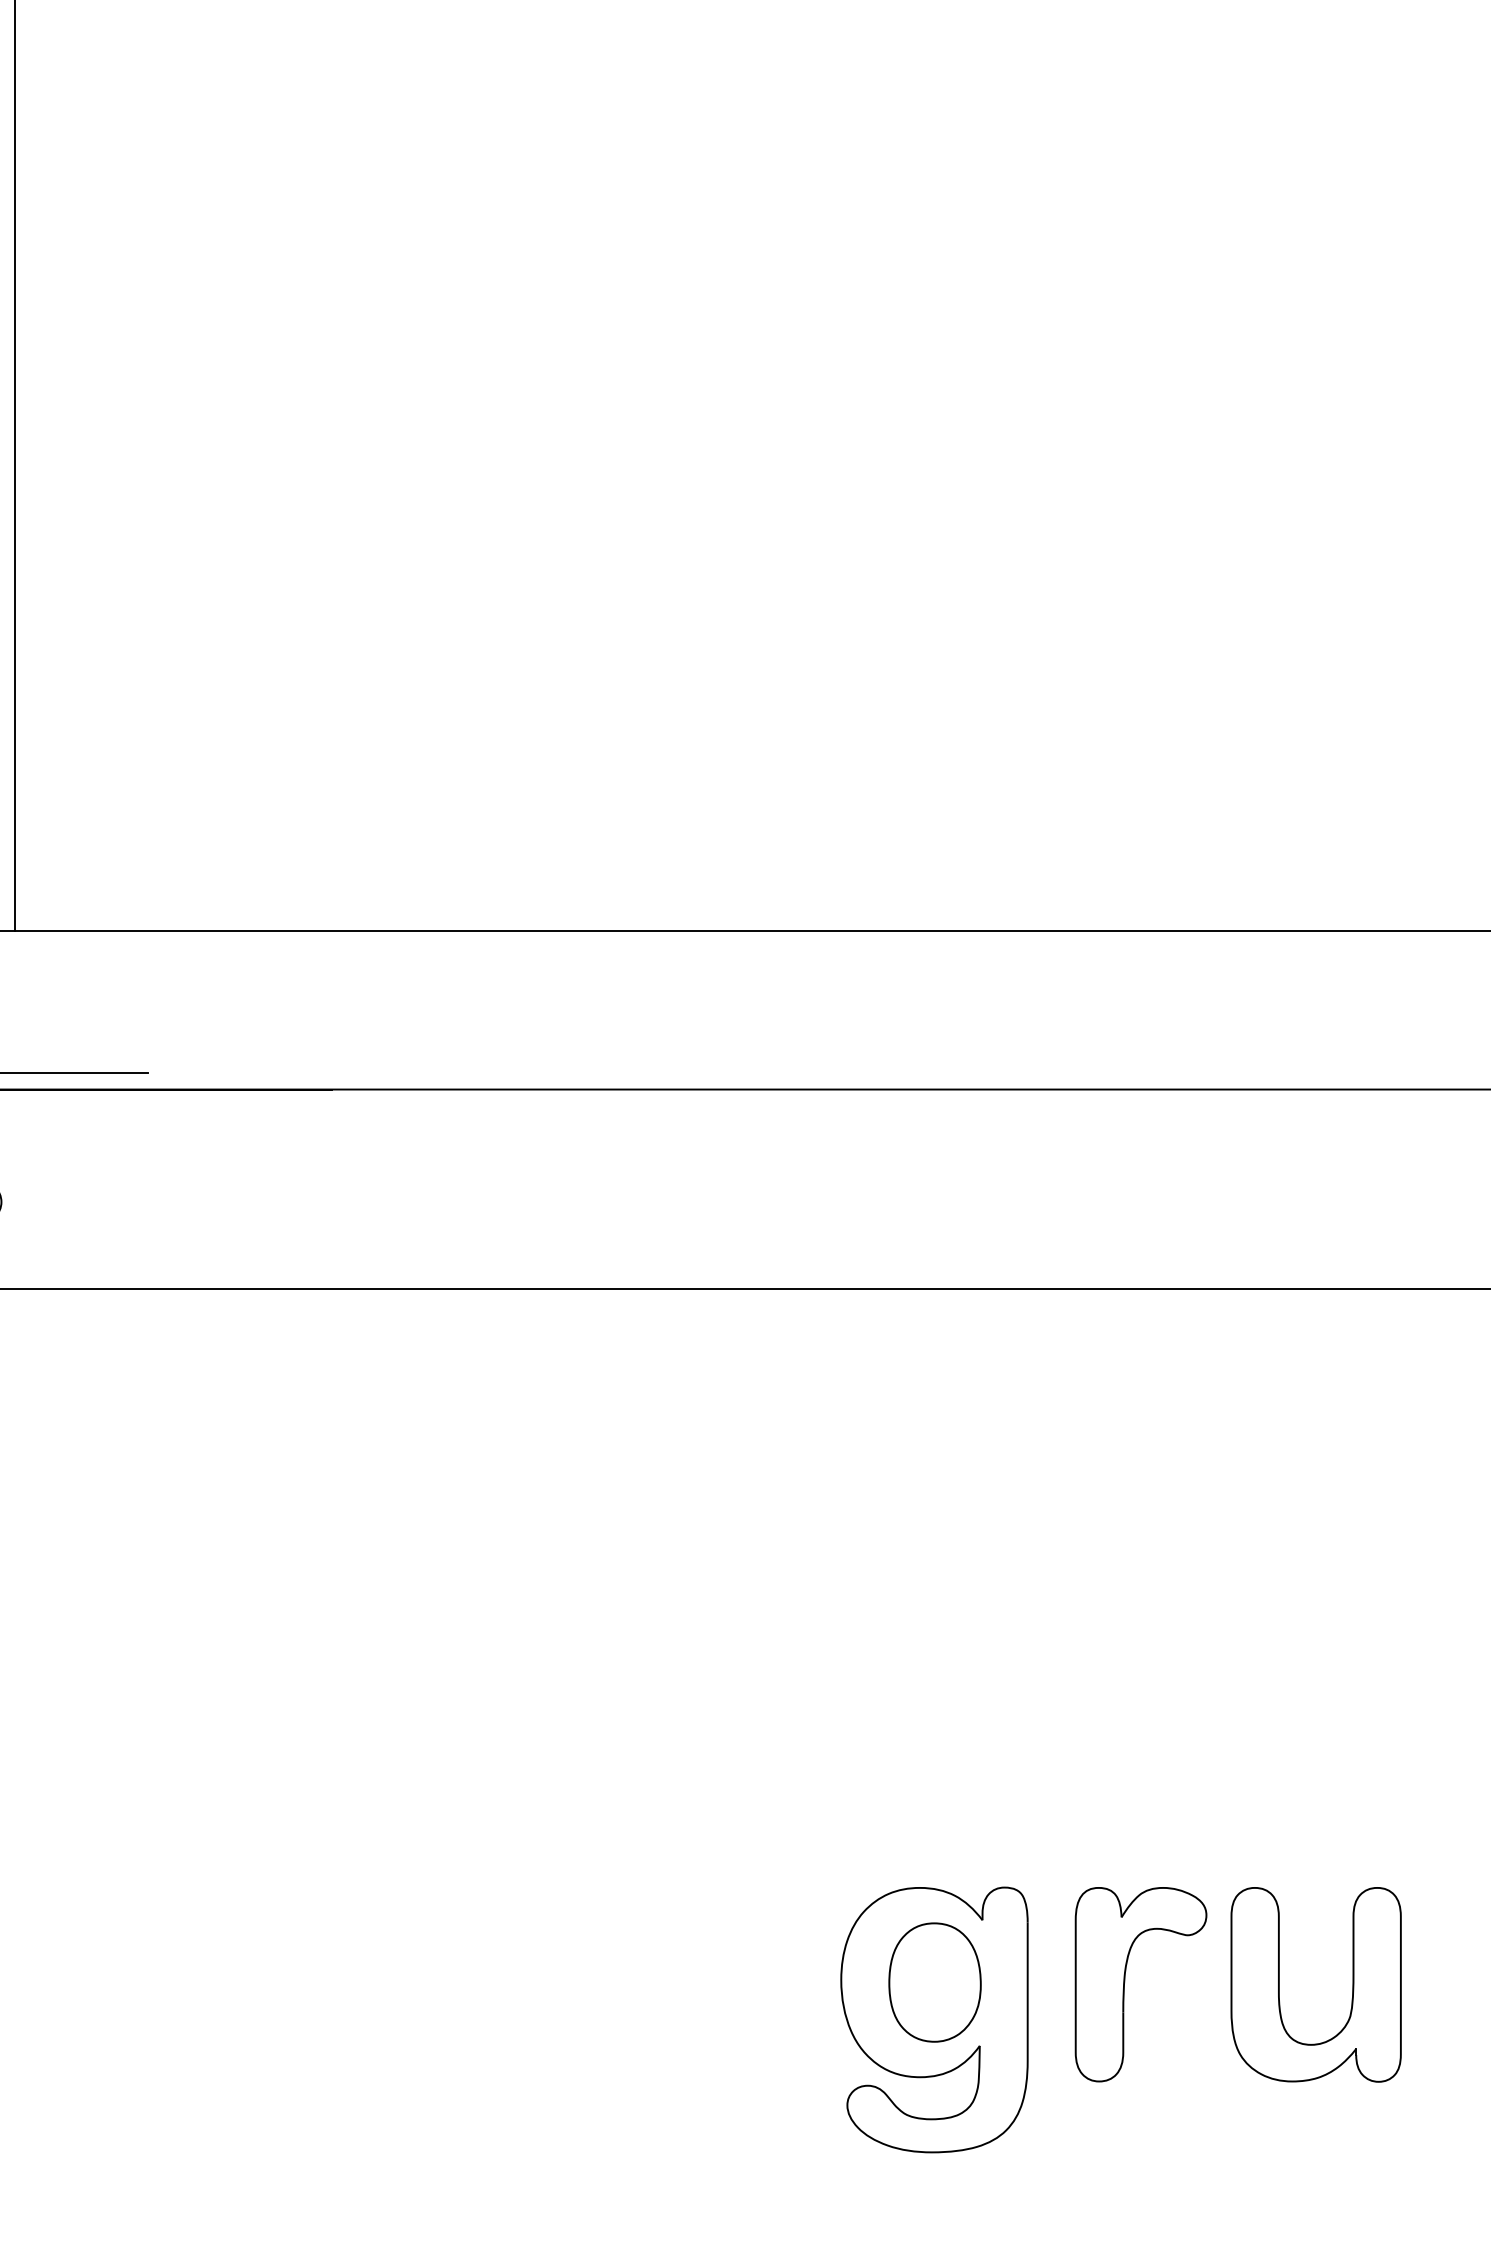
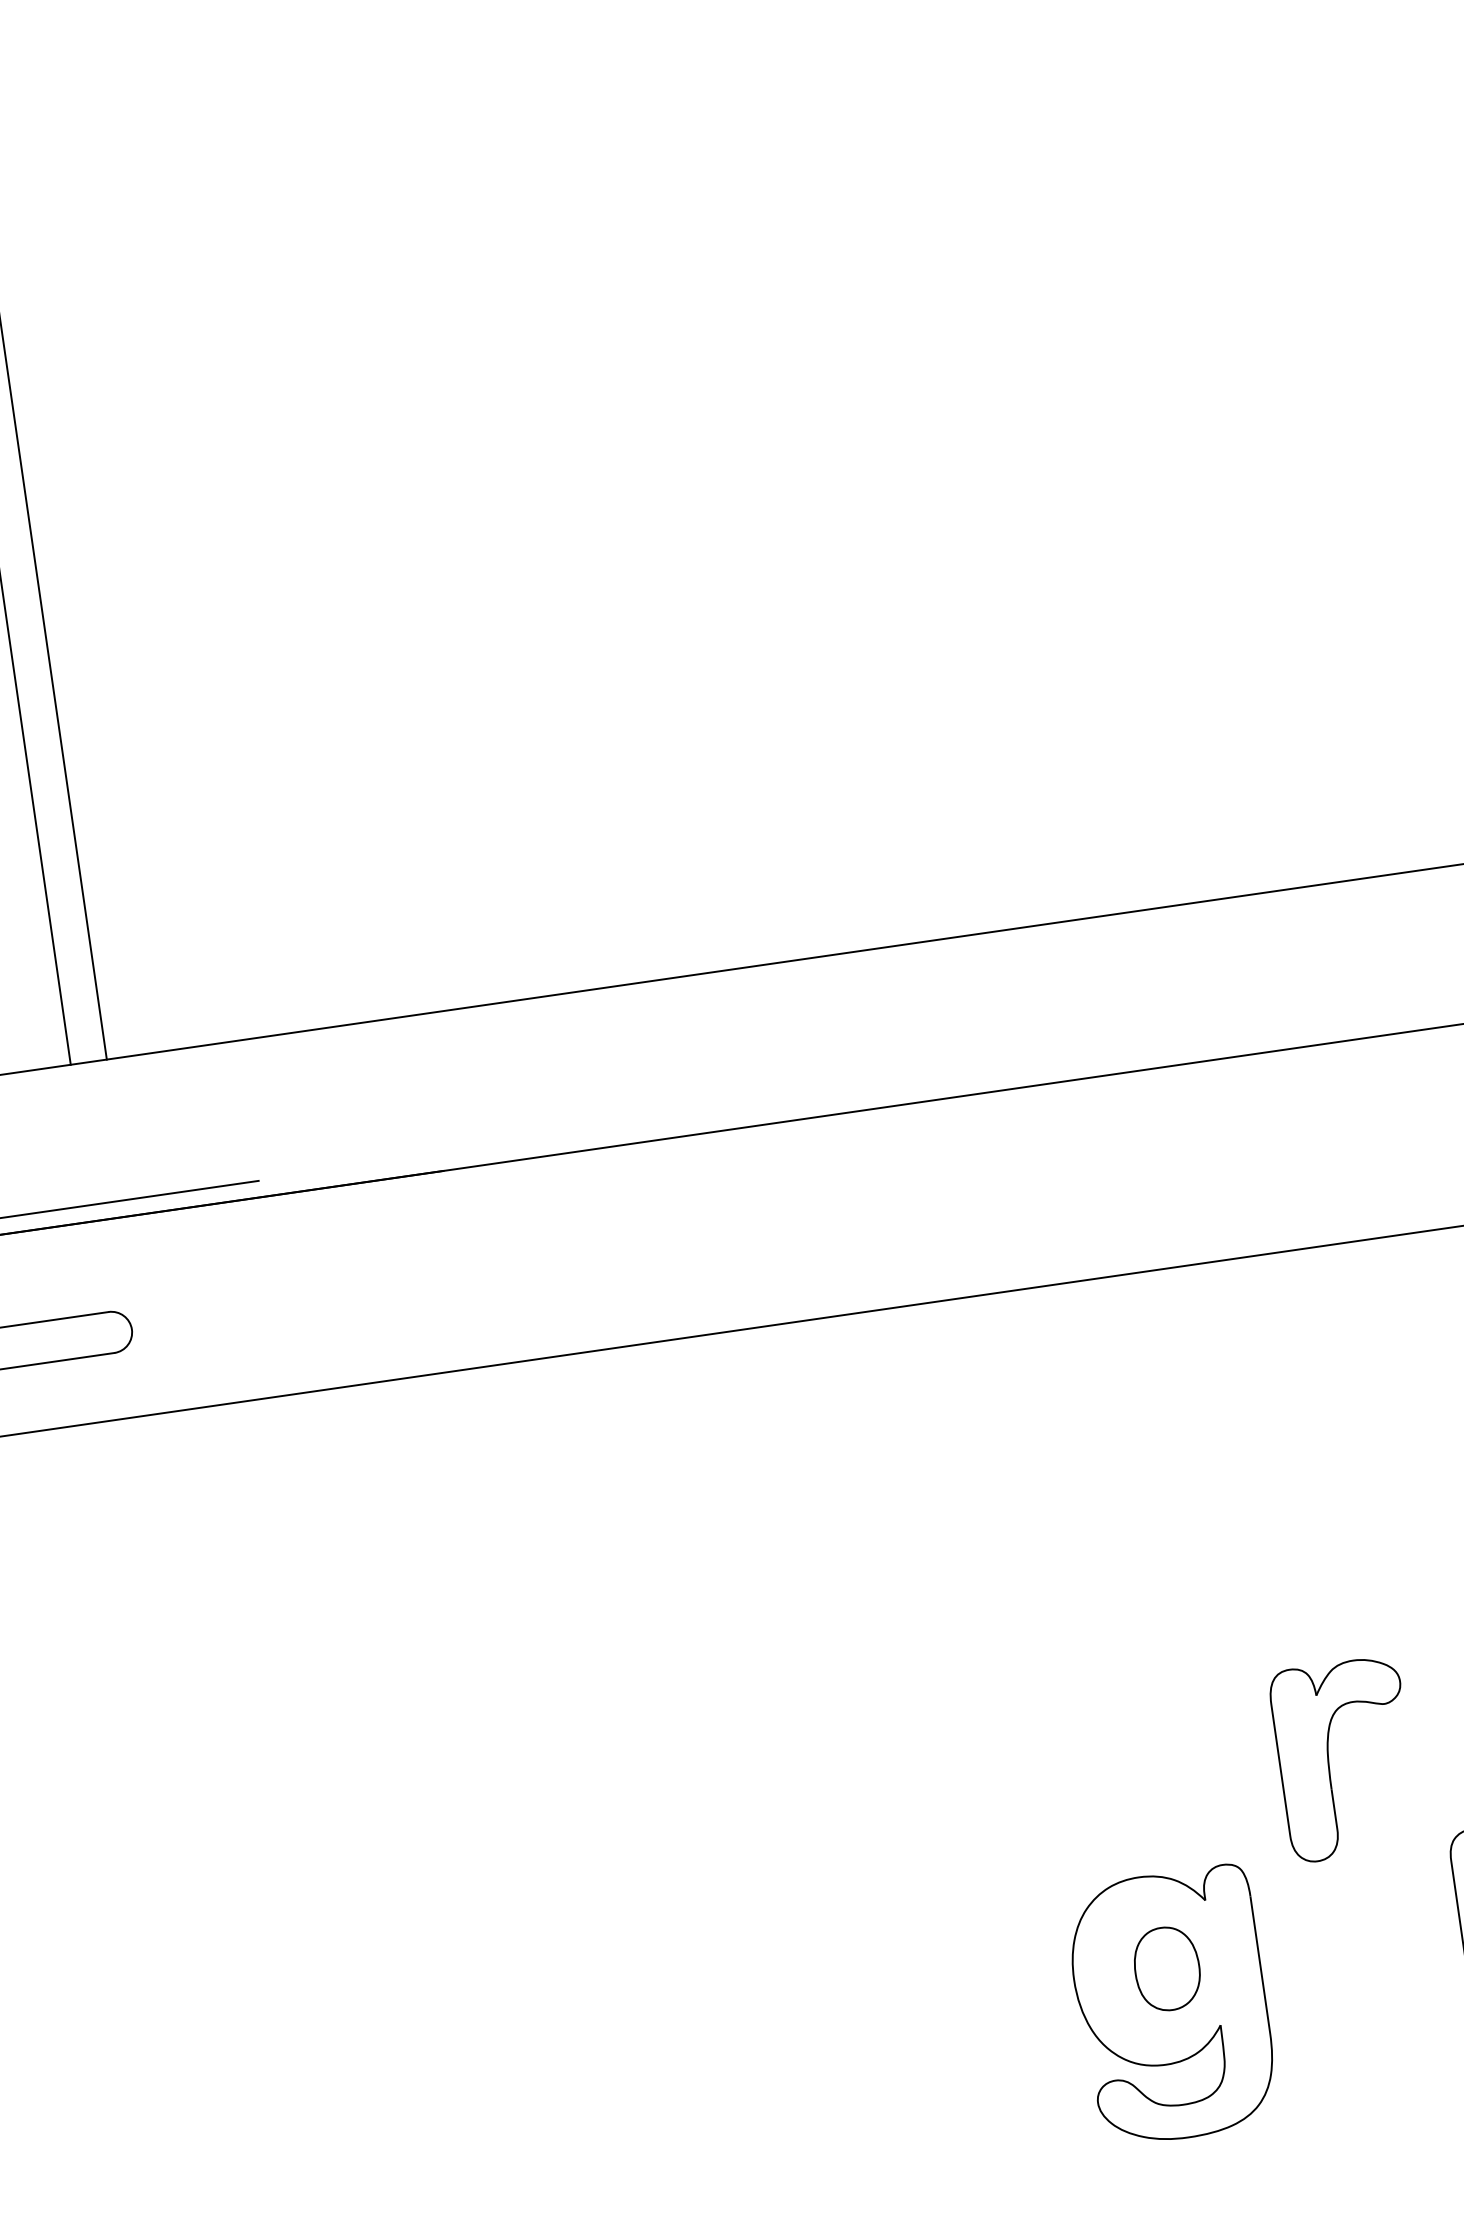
part: (934, 1982) -> (1166, 1968), size x0.7
part: (1125, 1982) -> (1329, 1759), moved

